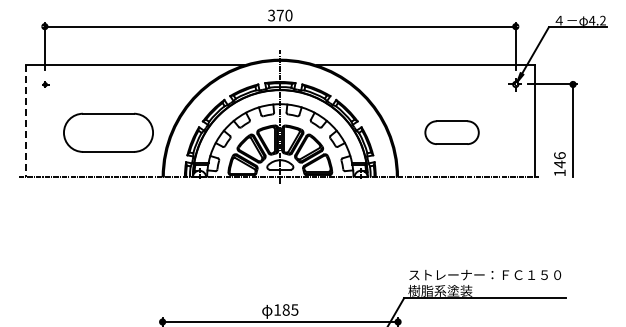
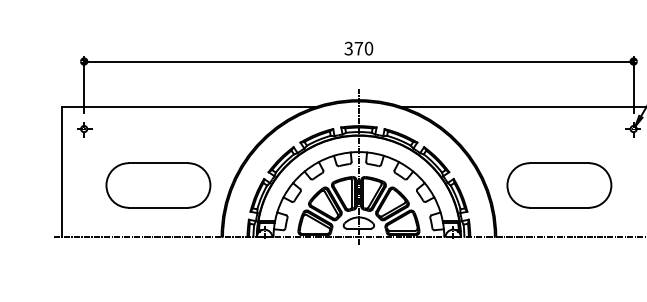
part: (45, 84) -> (84, 129), size x1.67
line: (25, 121) -> (61, 172), dashed -> solid
part: (451, 132) -> (558, 185), size x1.67

